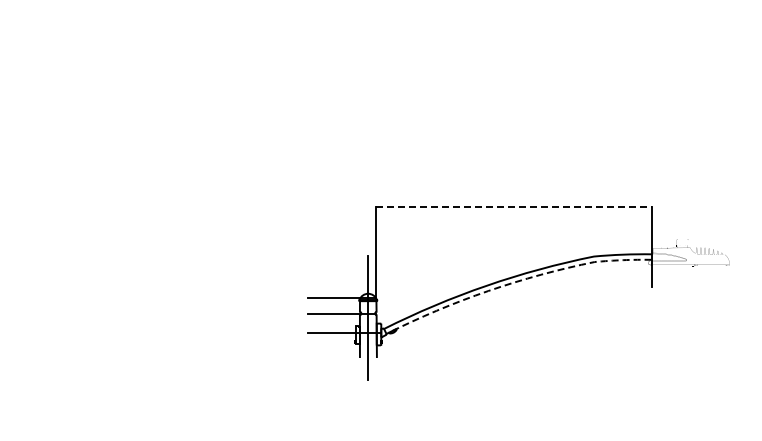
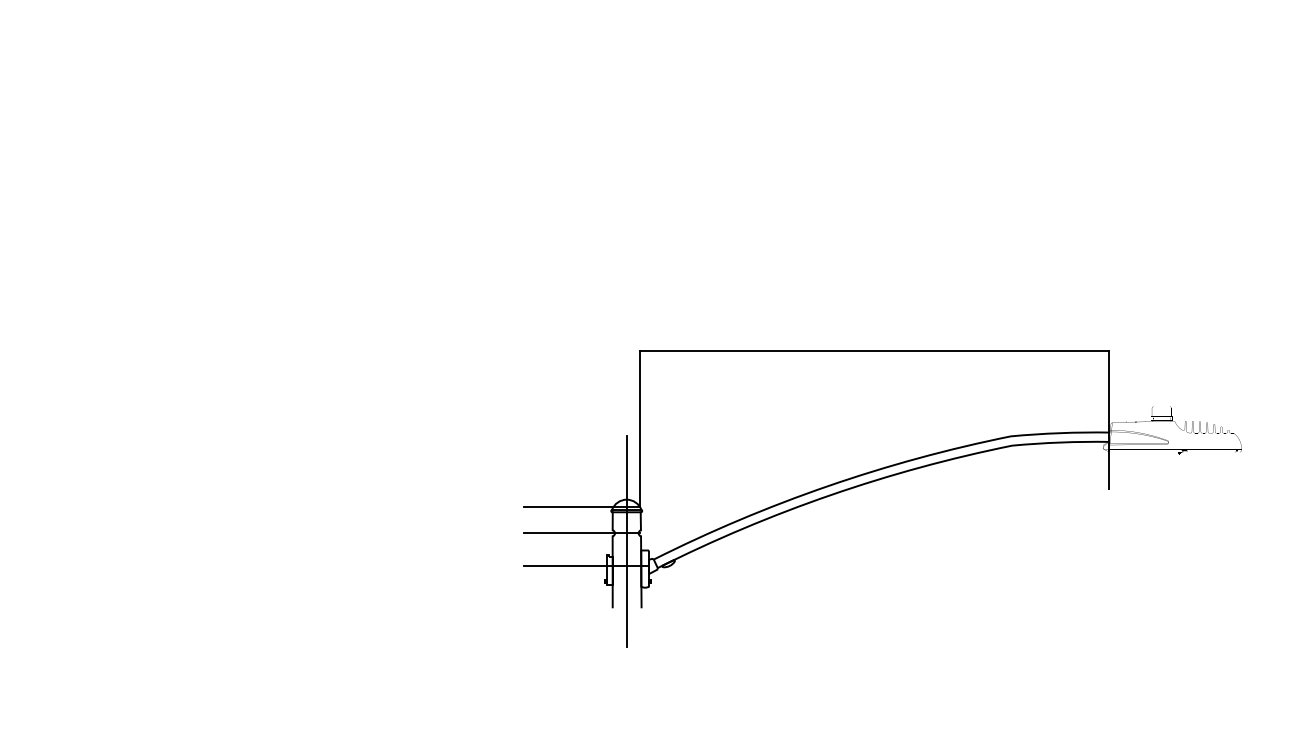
line: (513, 206) -> (873, 351), dashed -> solid
line: (516, 281) -> (879, 478), dashed -> solid

